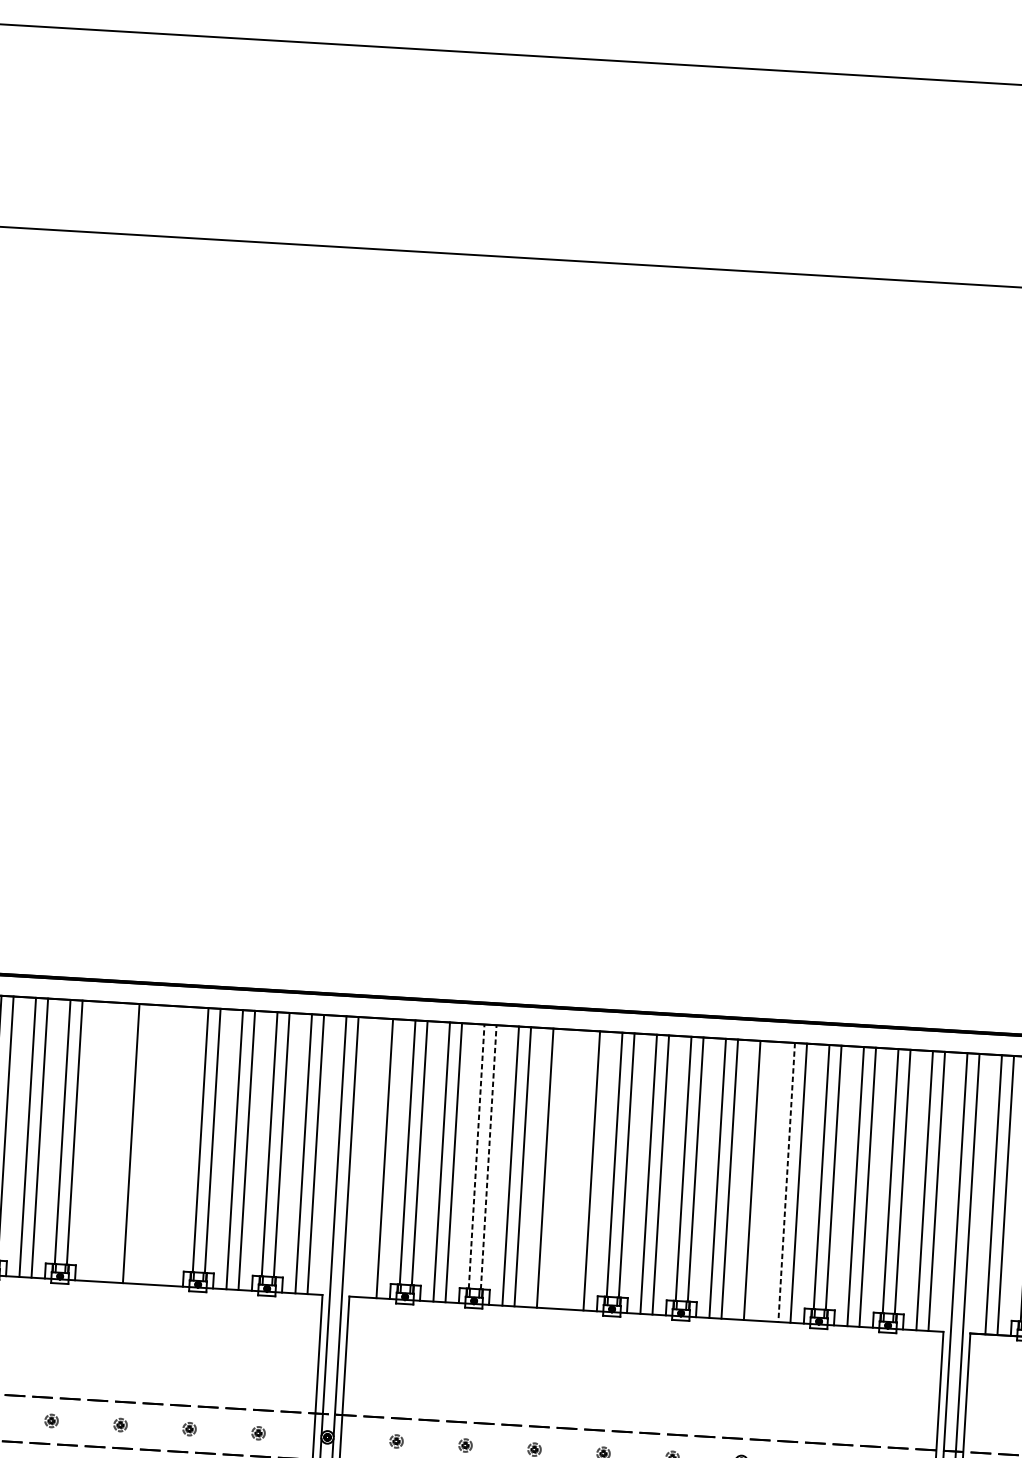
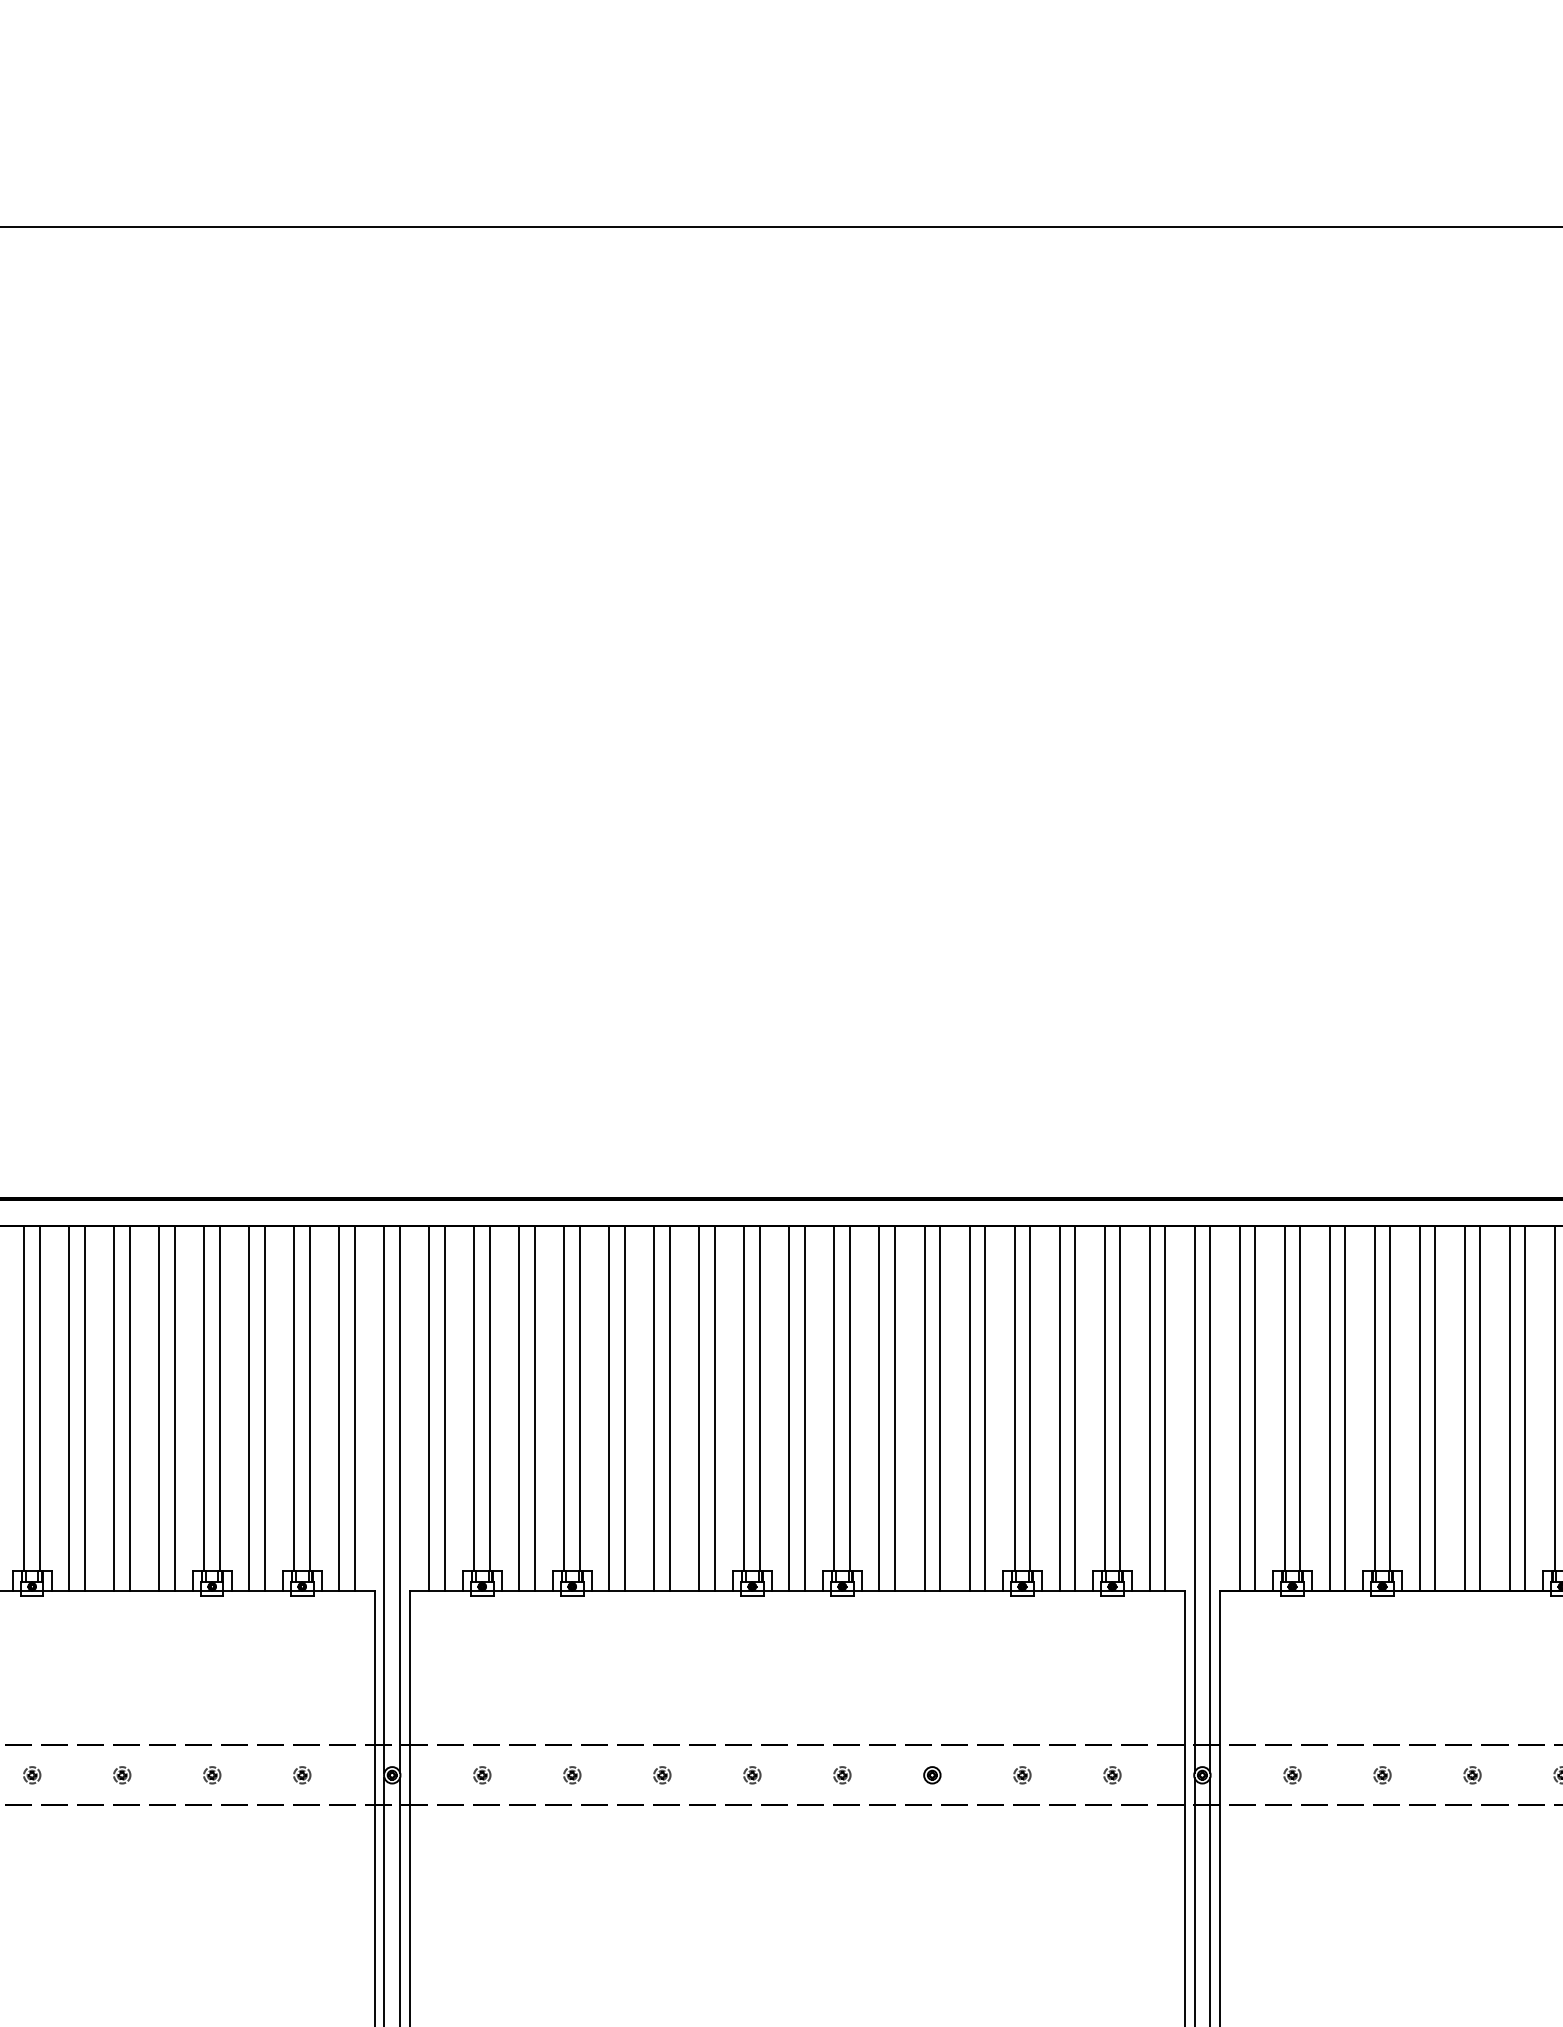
line: (96, 1141) -> (69, 1408), added
line: (109, 1142) -> (85, 1408), added
line: (143, 1144) -> (130, 1408), added
line: (165, 1145) -> (159, 1408), added
line: (178, 1146) -> (175, 1408), added
line: (476, 1156) -> (564, 1398), dashed -> solid
line: (372, 1157) -> (429, 1408), added
line: (488, 1157) -> (580, 1398), dashed -> solid
line: (557, 1168) -> (670, 1408), added
line: (579, 1170) -> (699, 1408), added
line: (764, 1181) -> (940, 1408), added
line: (786, 1182) -> (969, 1408), dashed -> solid

